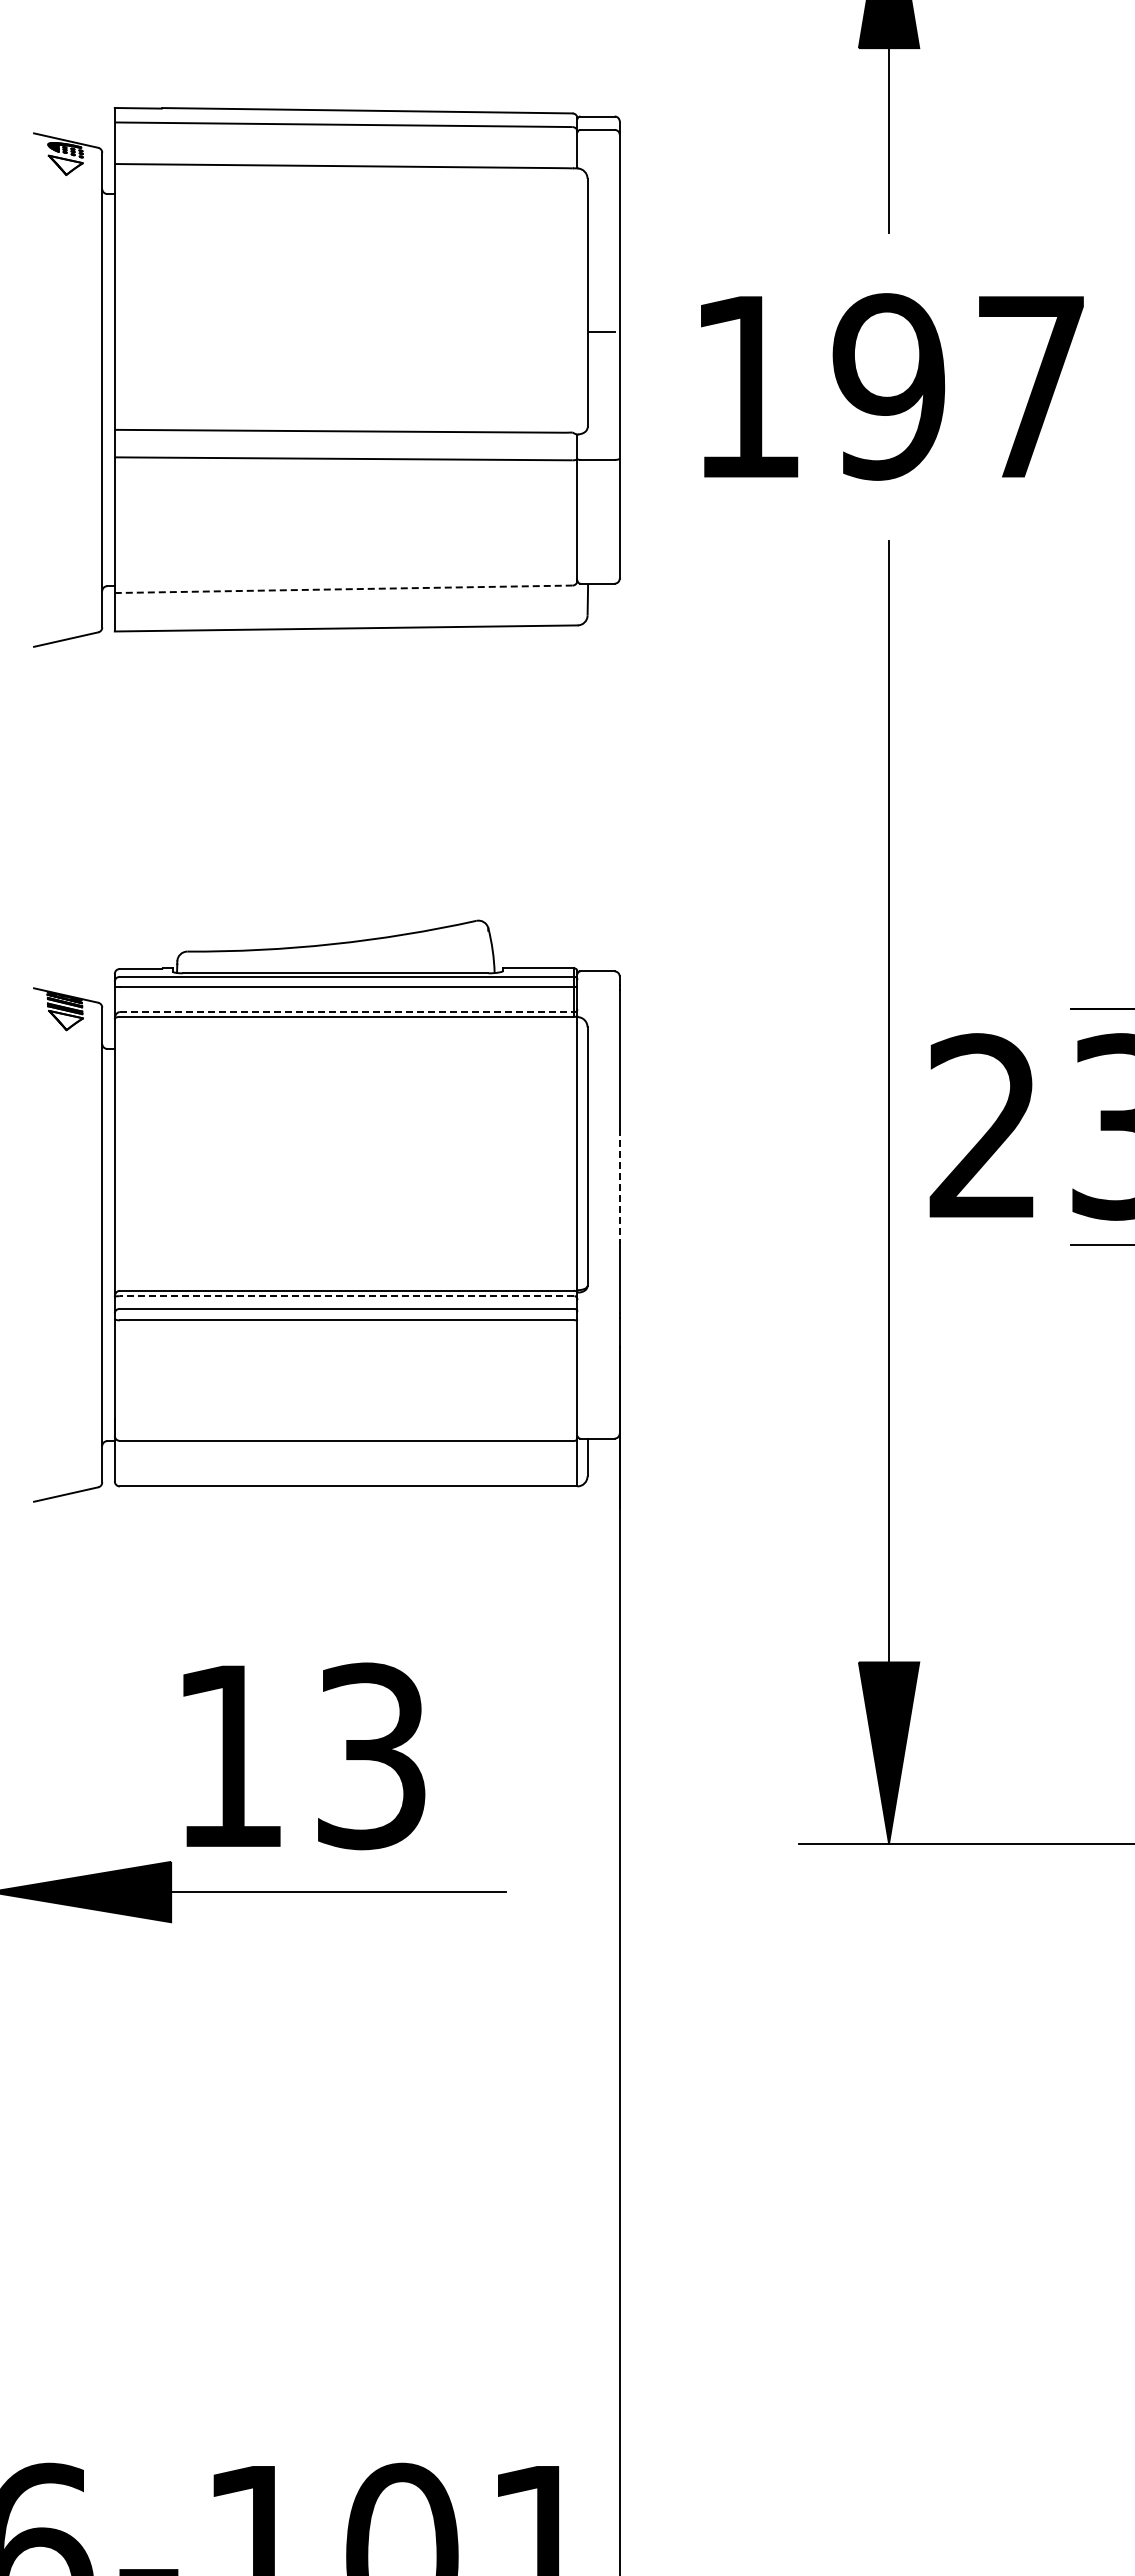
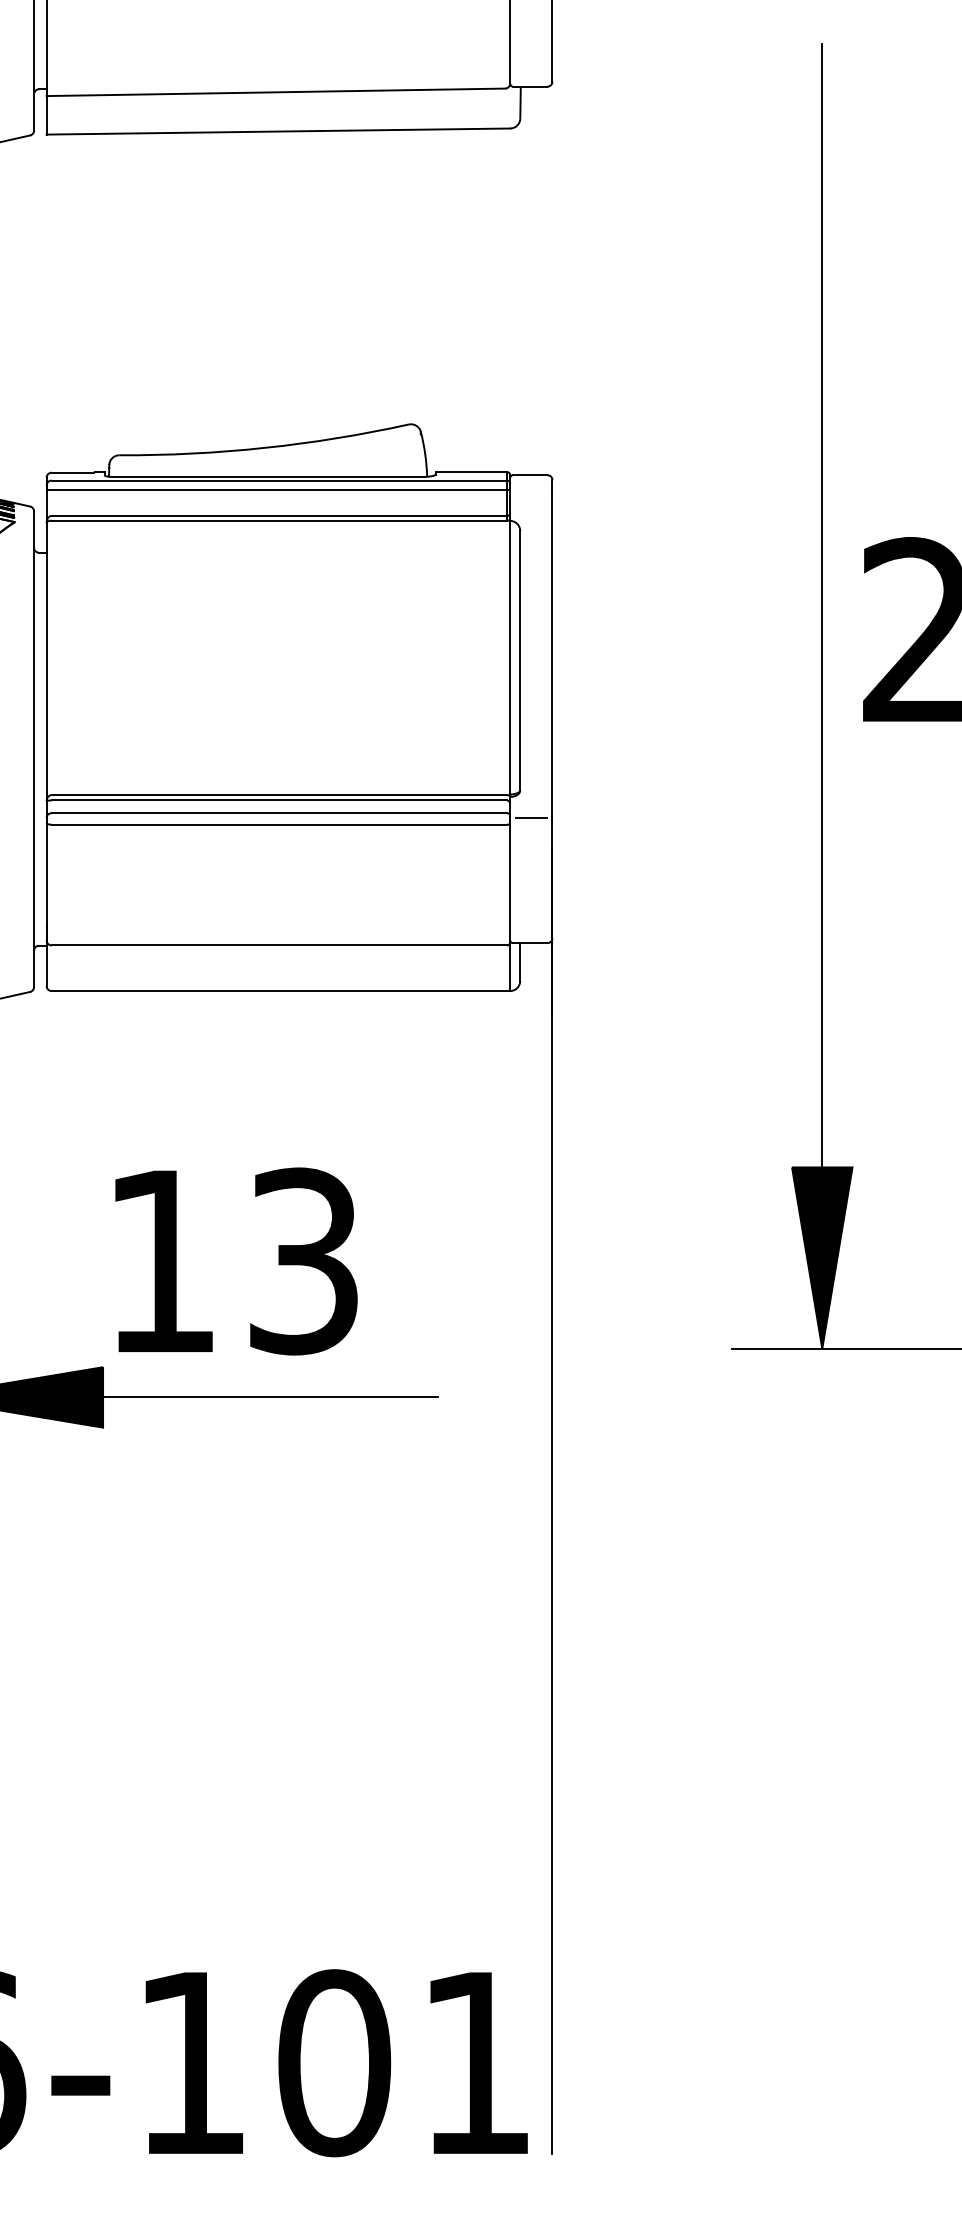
line: (343, 589) -> (275, 92), dashed -> solid
line: (347, 1012) -> (279, 516), dashed -> solid
line: (619, 1186) -> (552, 690), dashed -> solid
line: (346, 1296) -> (278, 800), dashed -> solid
line: (598, 1313) -> (531, 817), added

